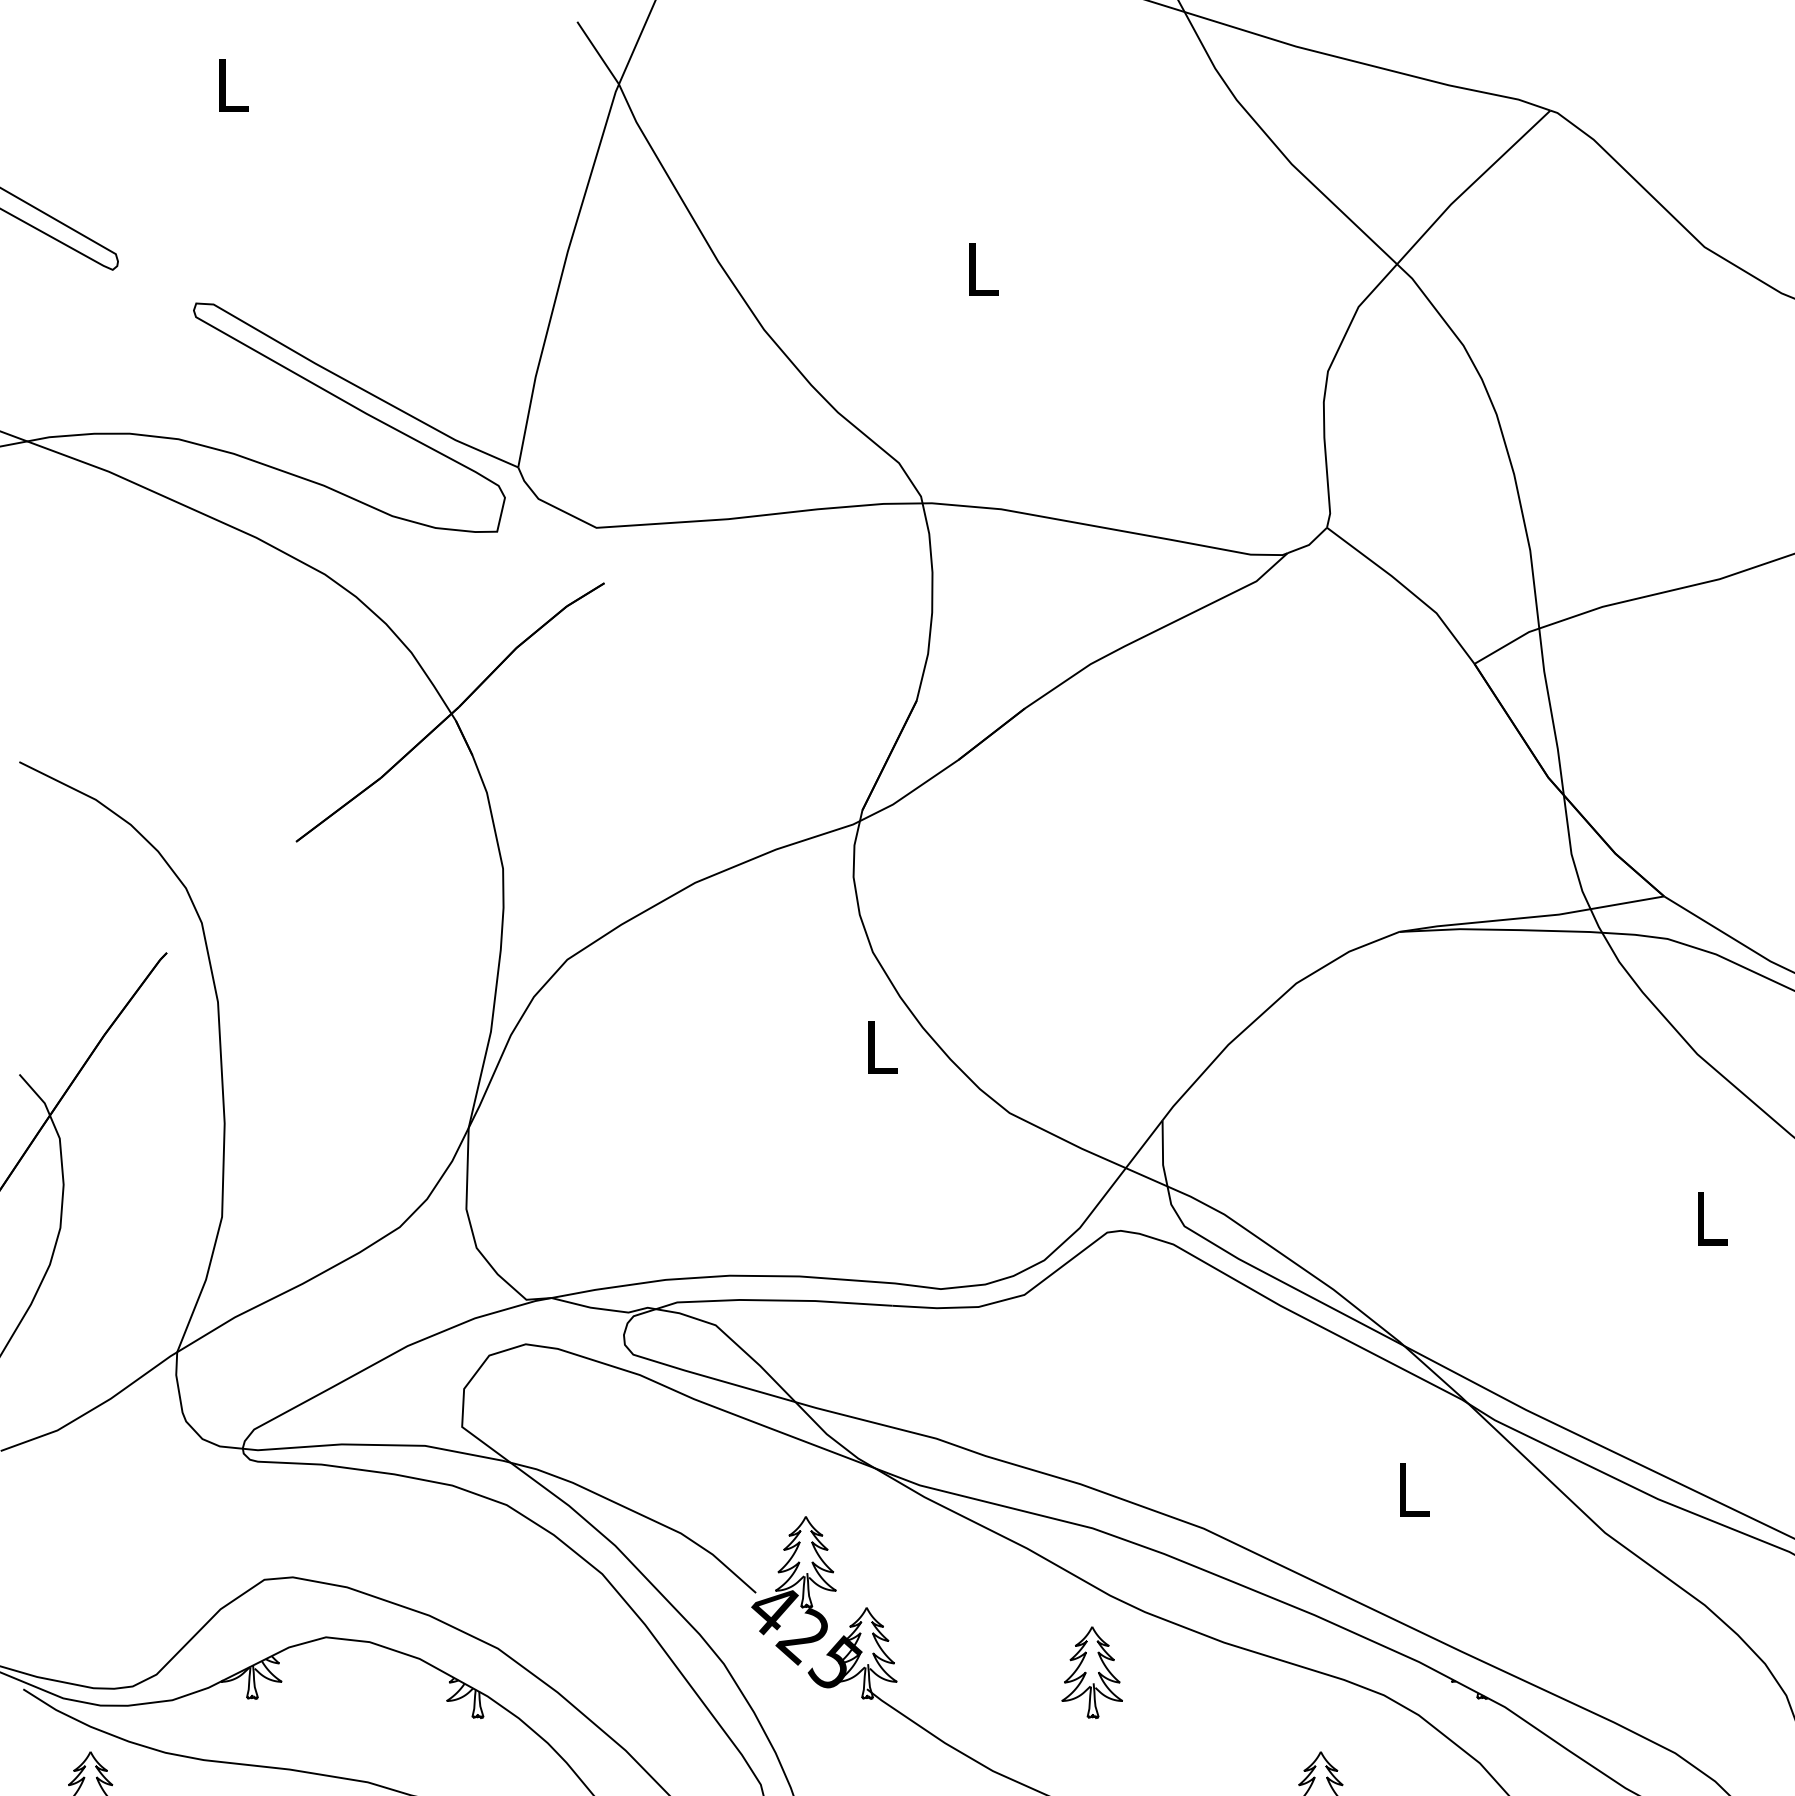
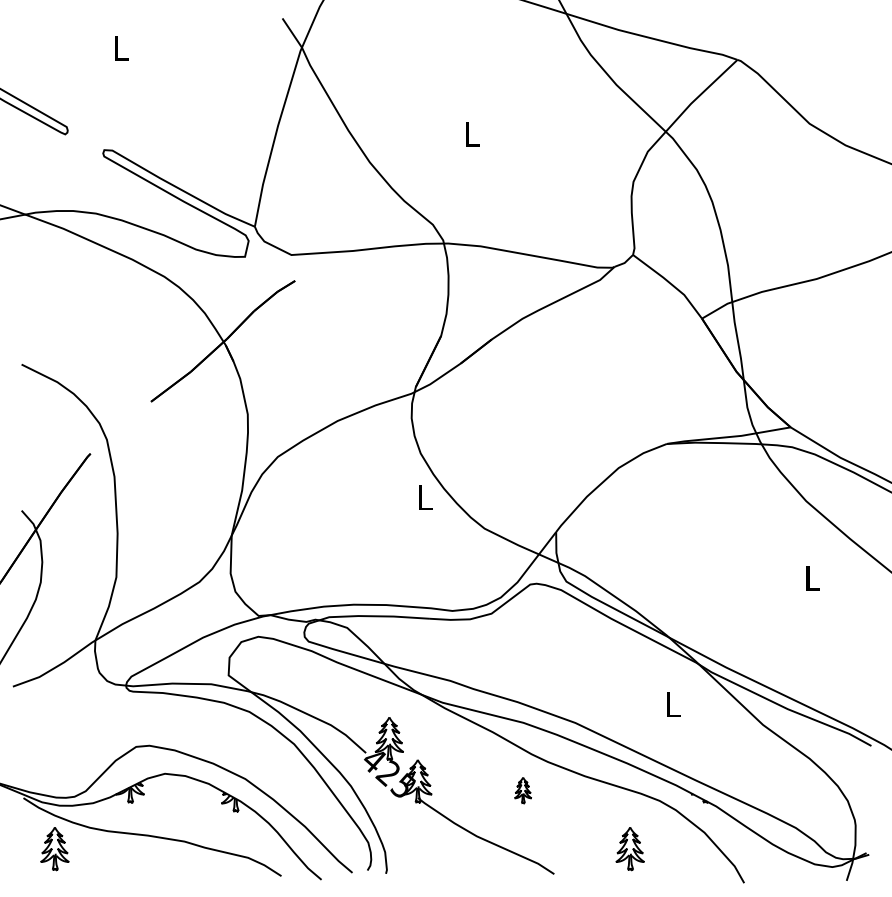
part: (1090, 1673) -> (522, 790), size x0.6

